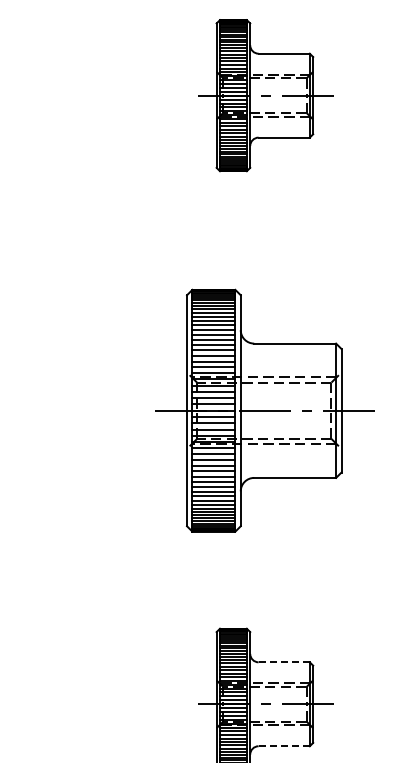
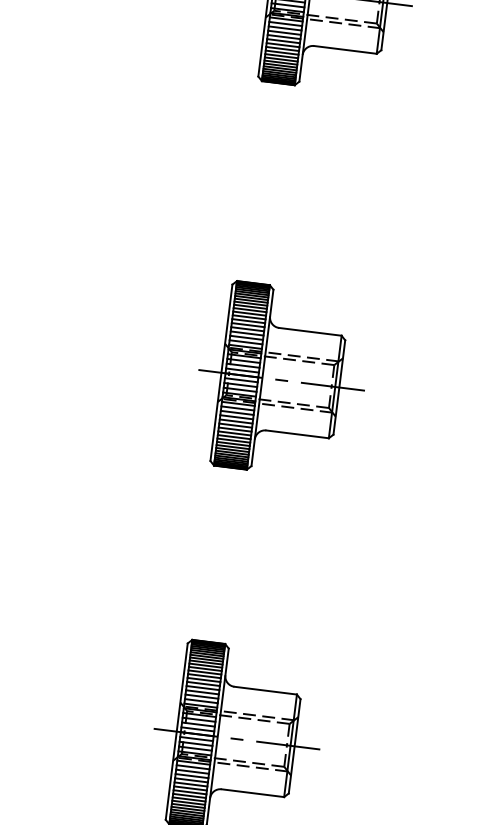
part: (265, 409) -> (281, 379), size x0.62
line: (284, 662) -> (265, 690), dashed -> solid
line: (284, 746) -> (253, 793), dashed -> solid

